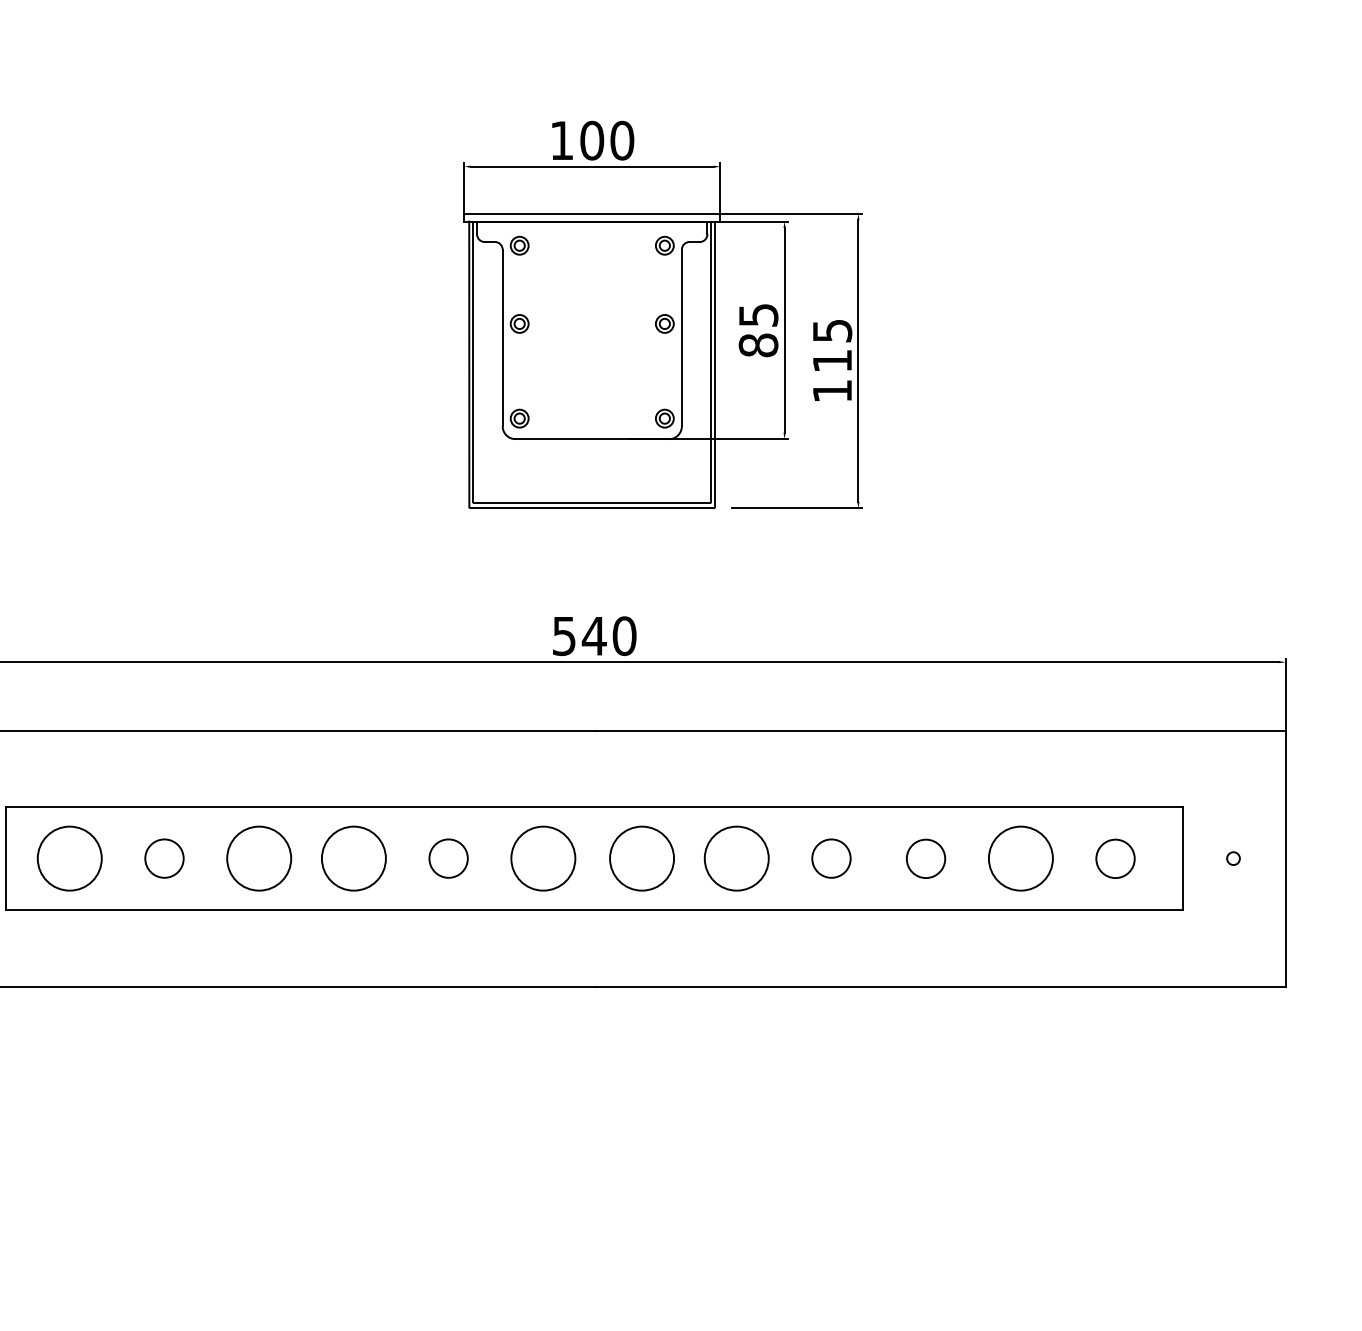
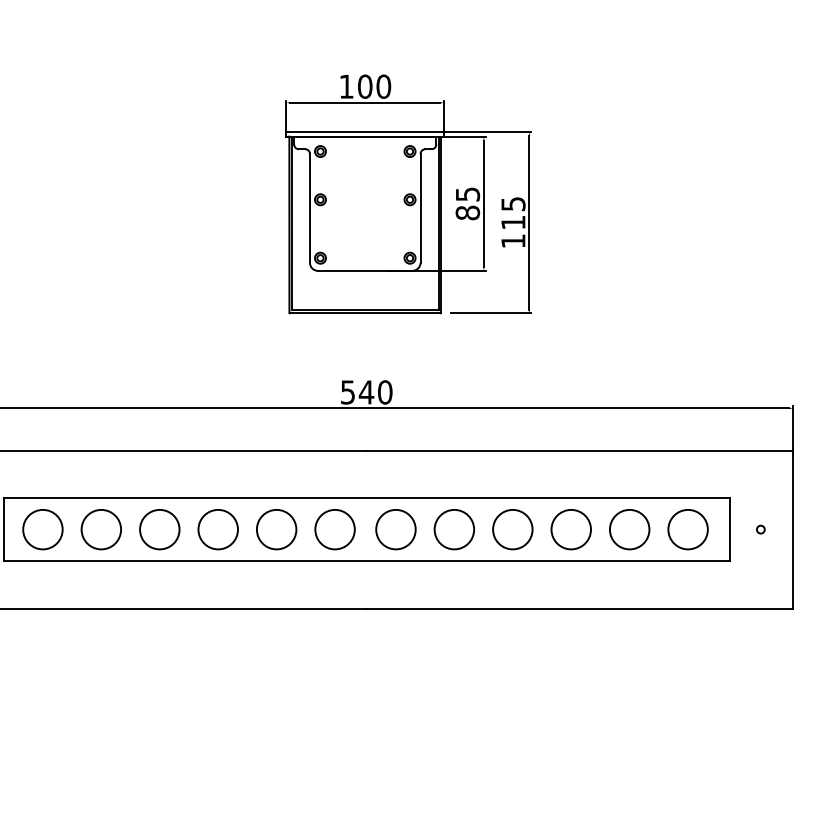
circle: (164, 858) -> (101, 529), size x1.67
circle: (448, 858) -> (276, 529), size x1.67
circle: (830, 858) -> (512, 529), size x1.67
circle: (924, 858) -> (570, 529), size x1.67
circle: (1114, 858) -> (687, 529), size x1.67

